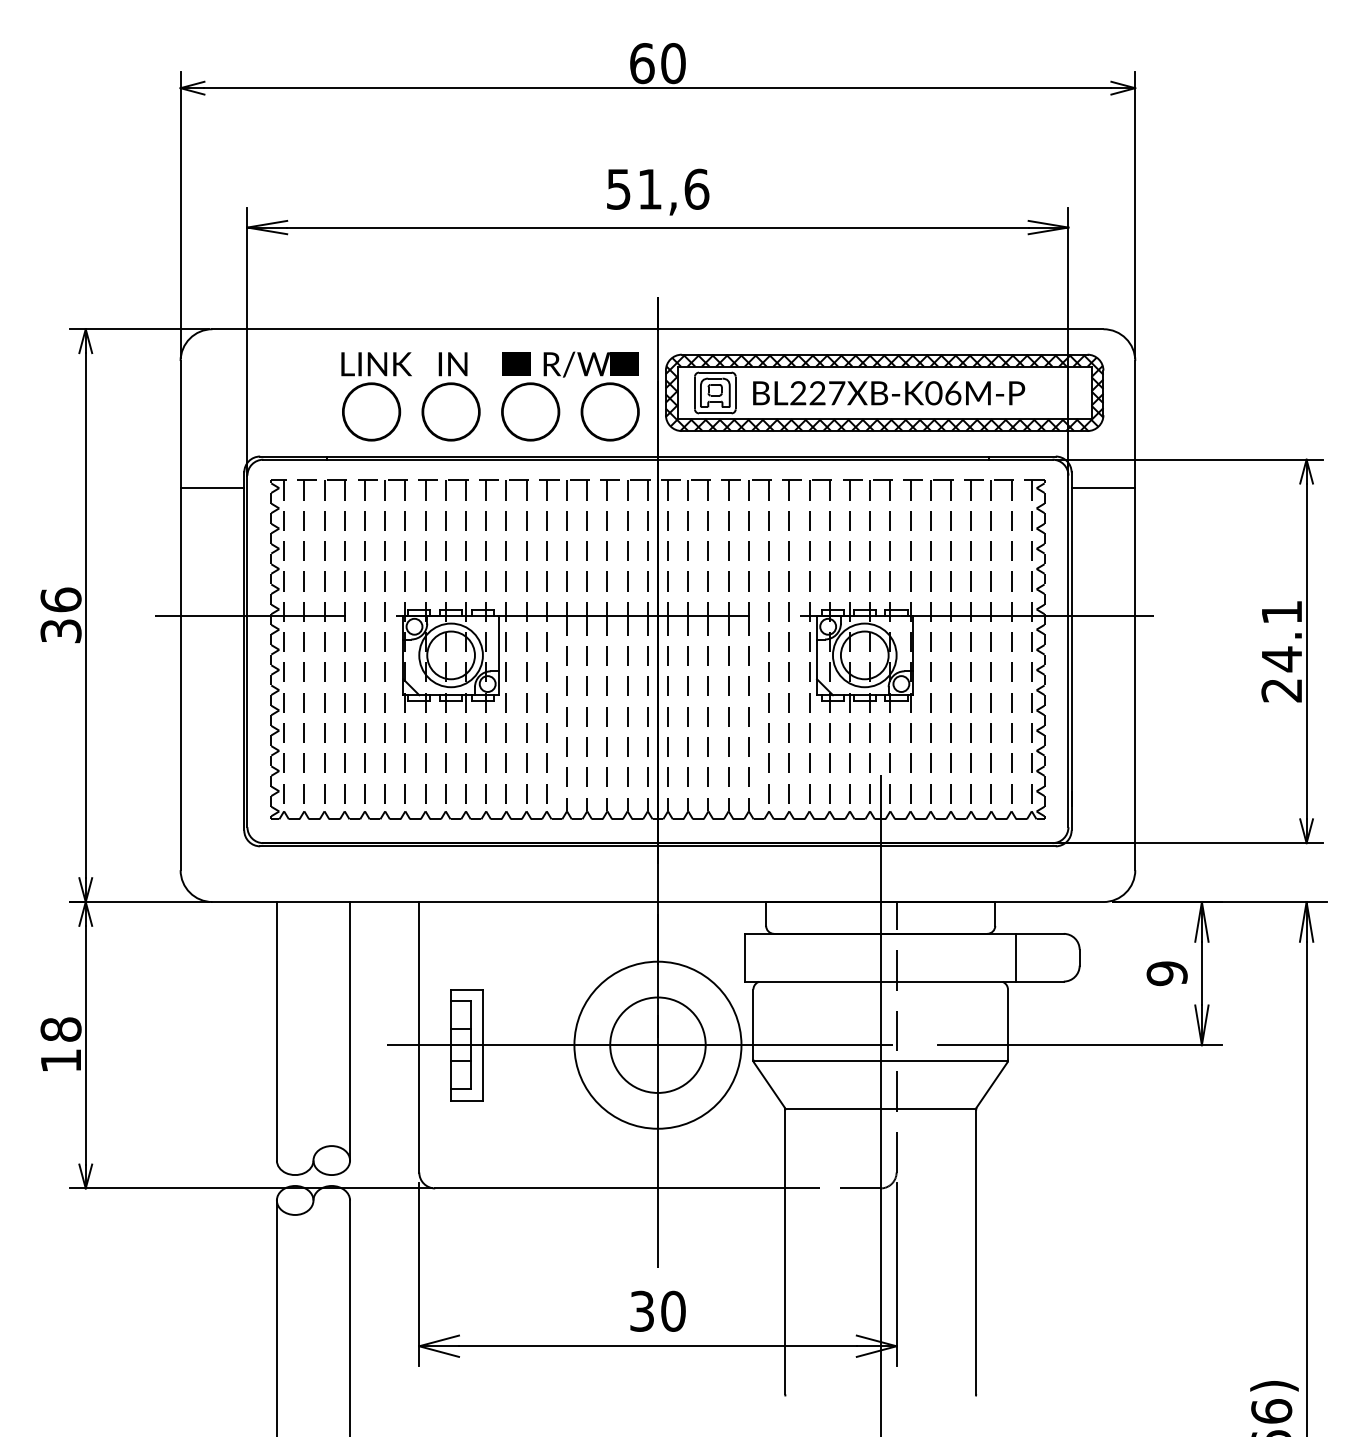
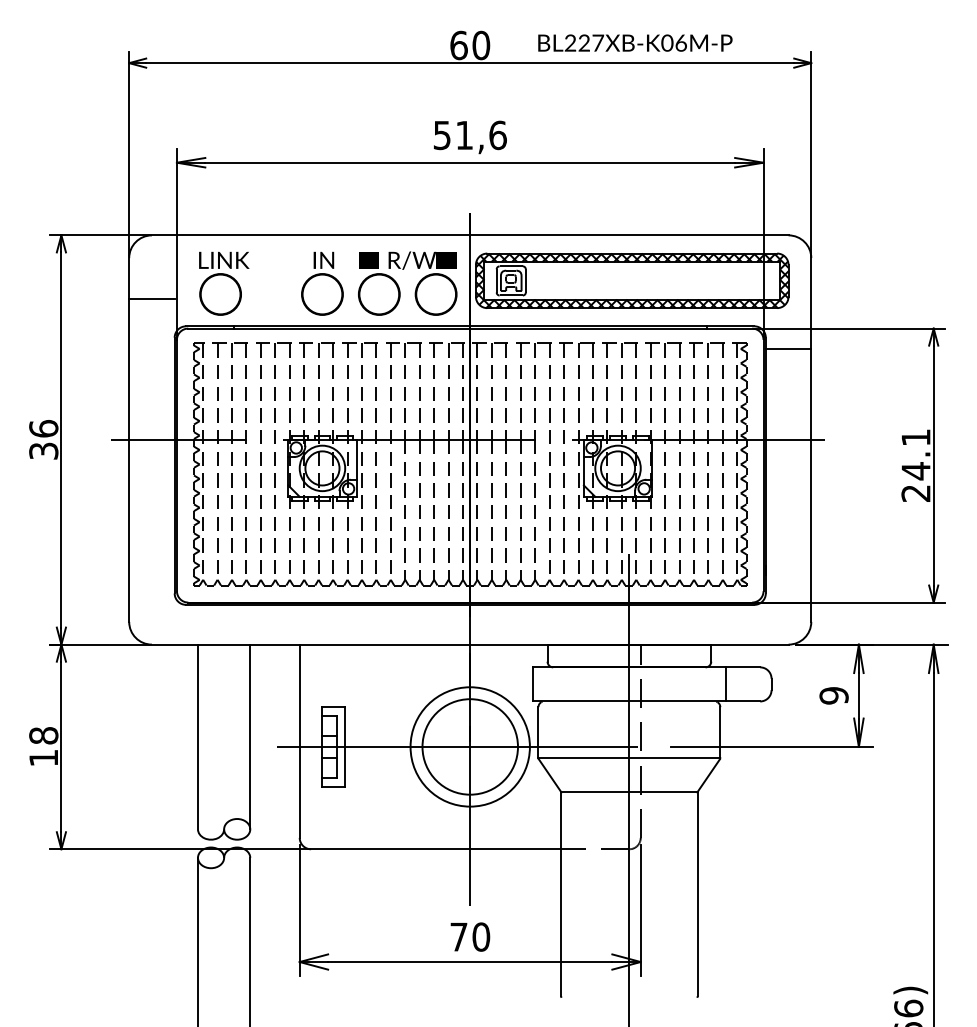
text: (889, 392) -> (635, 42), moved
part: (376, 396) -> (224, 283), moved
line: (211, 488) -> (151, 299), moved
circle: (658, 1044) -> (470, 746), size x1.4
text: (641, 1310) -> (458, 936), 30 -> 70

